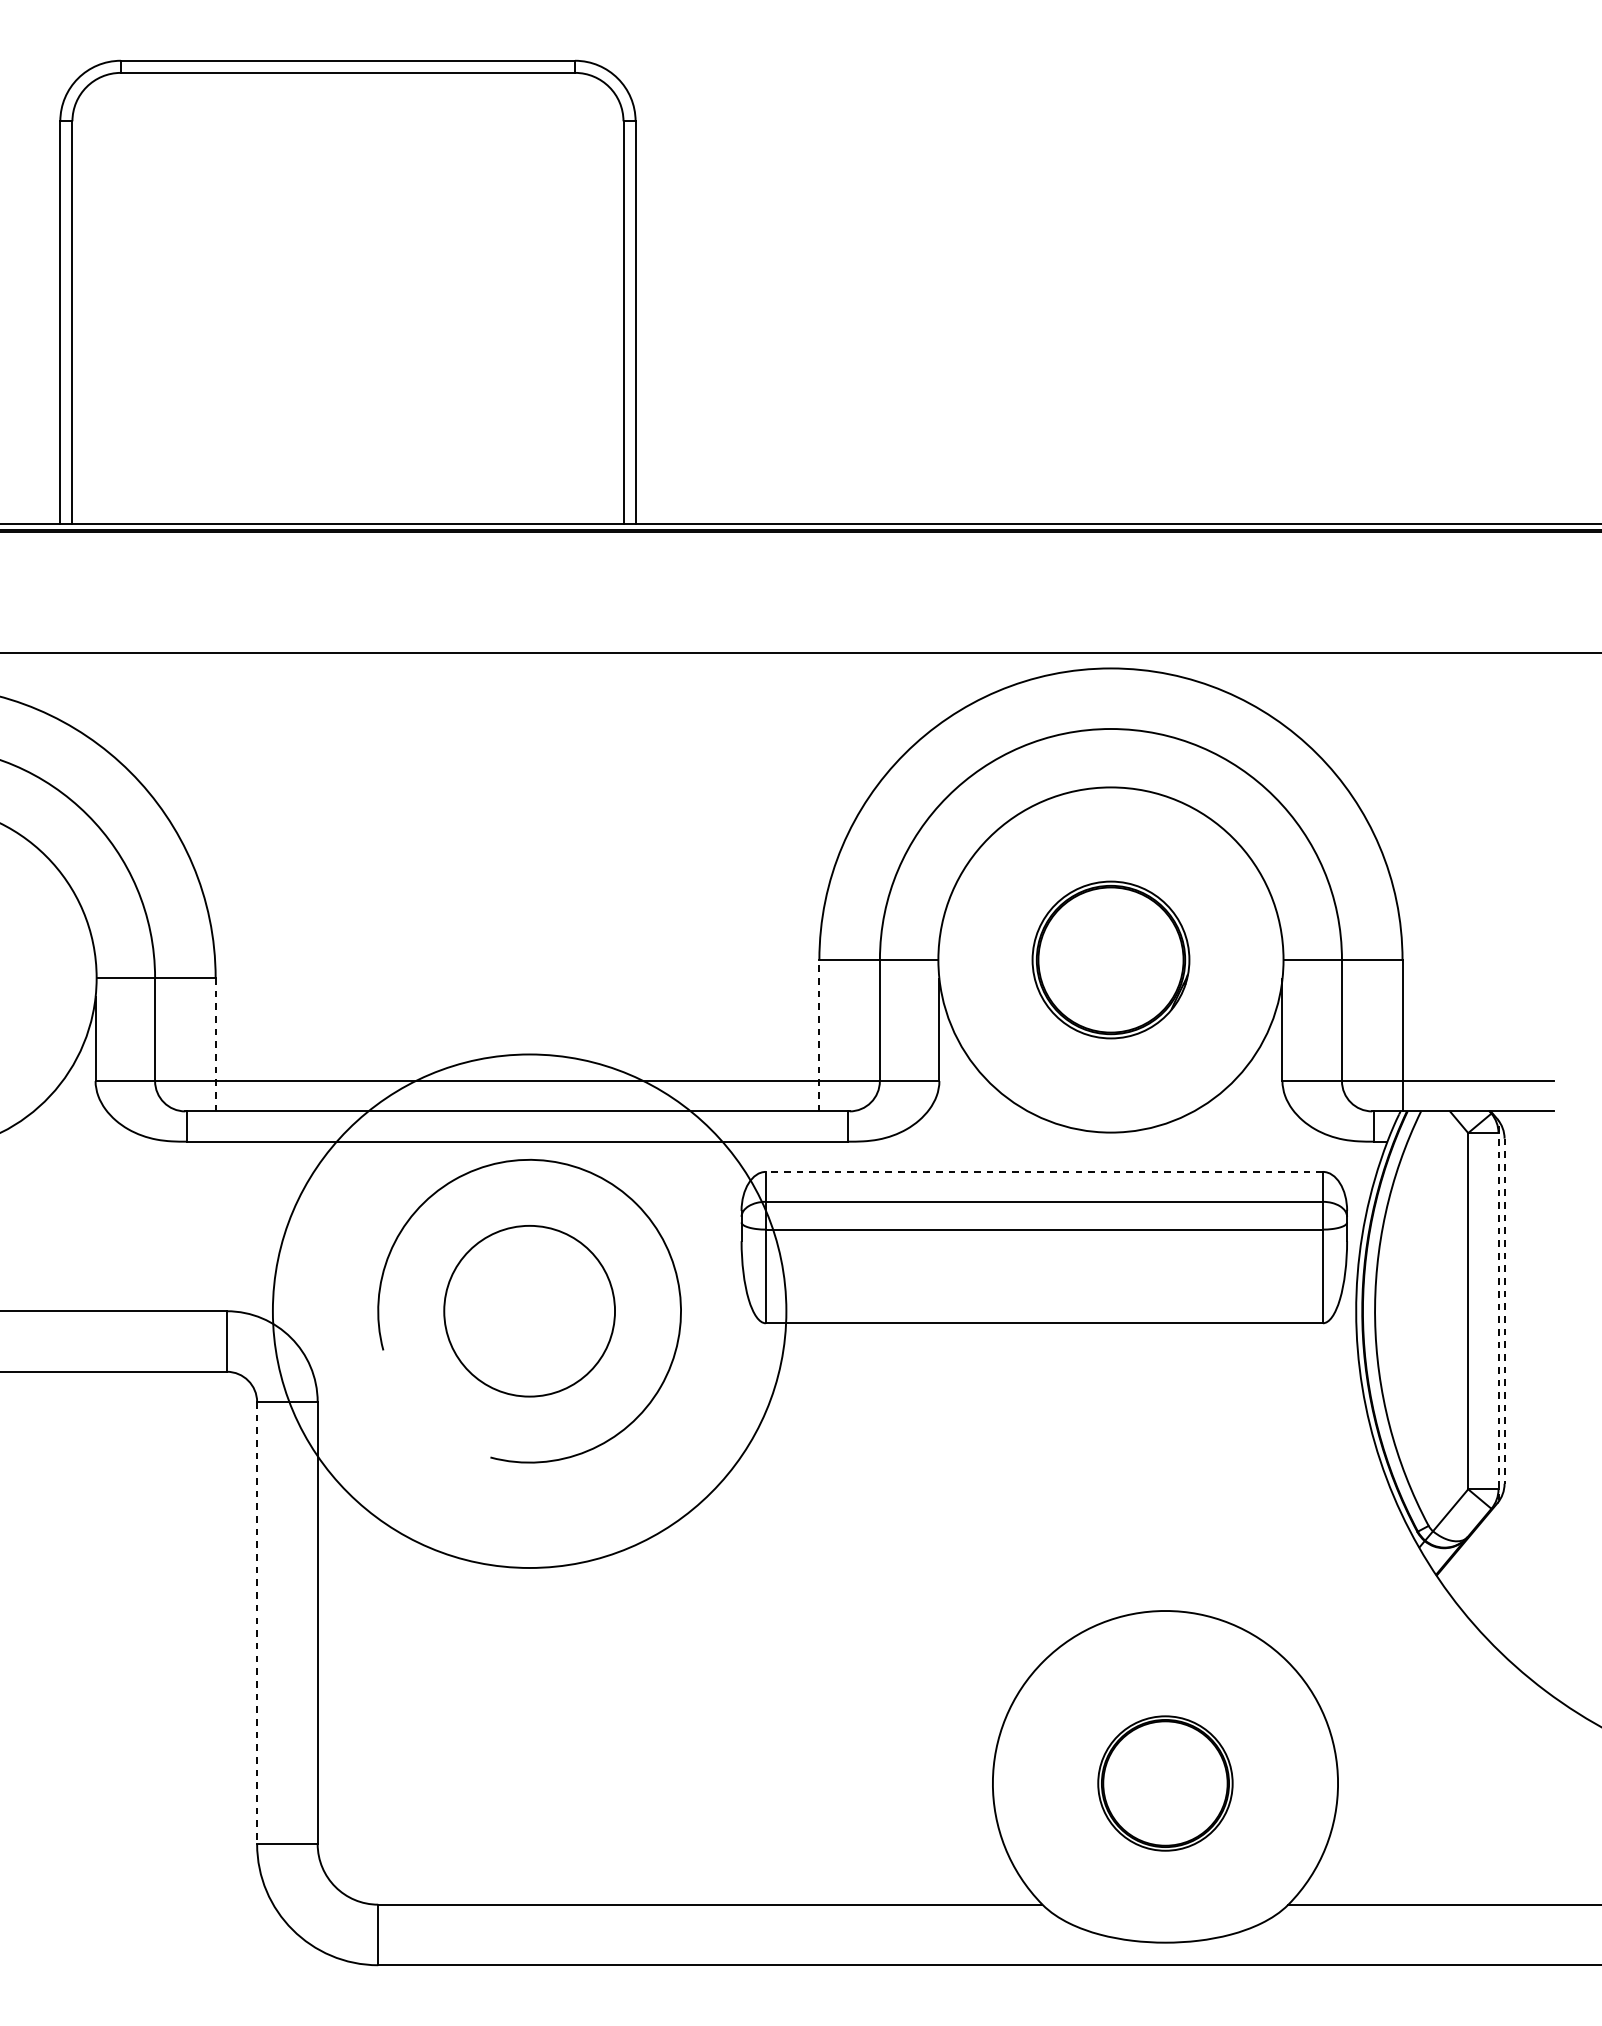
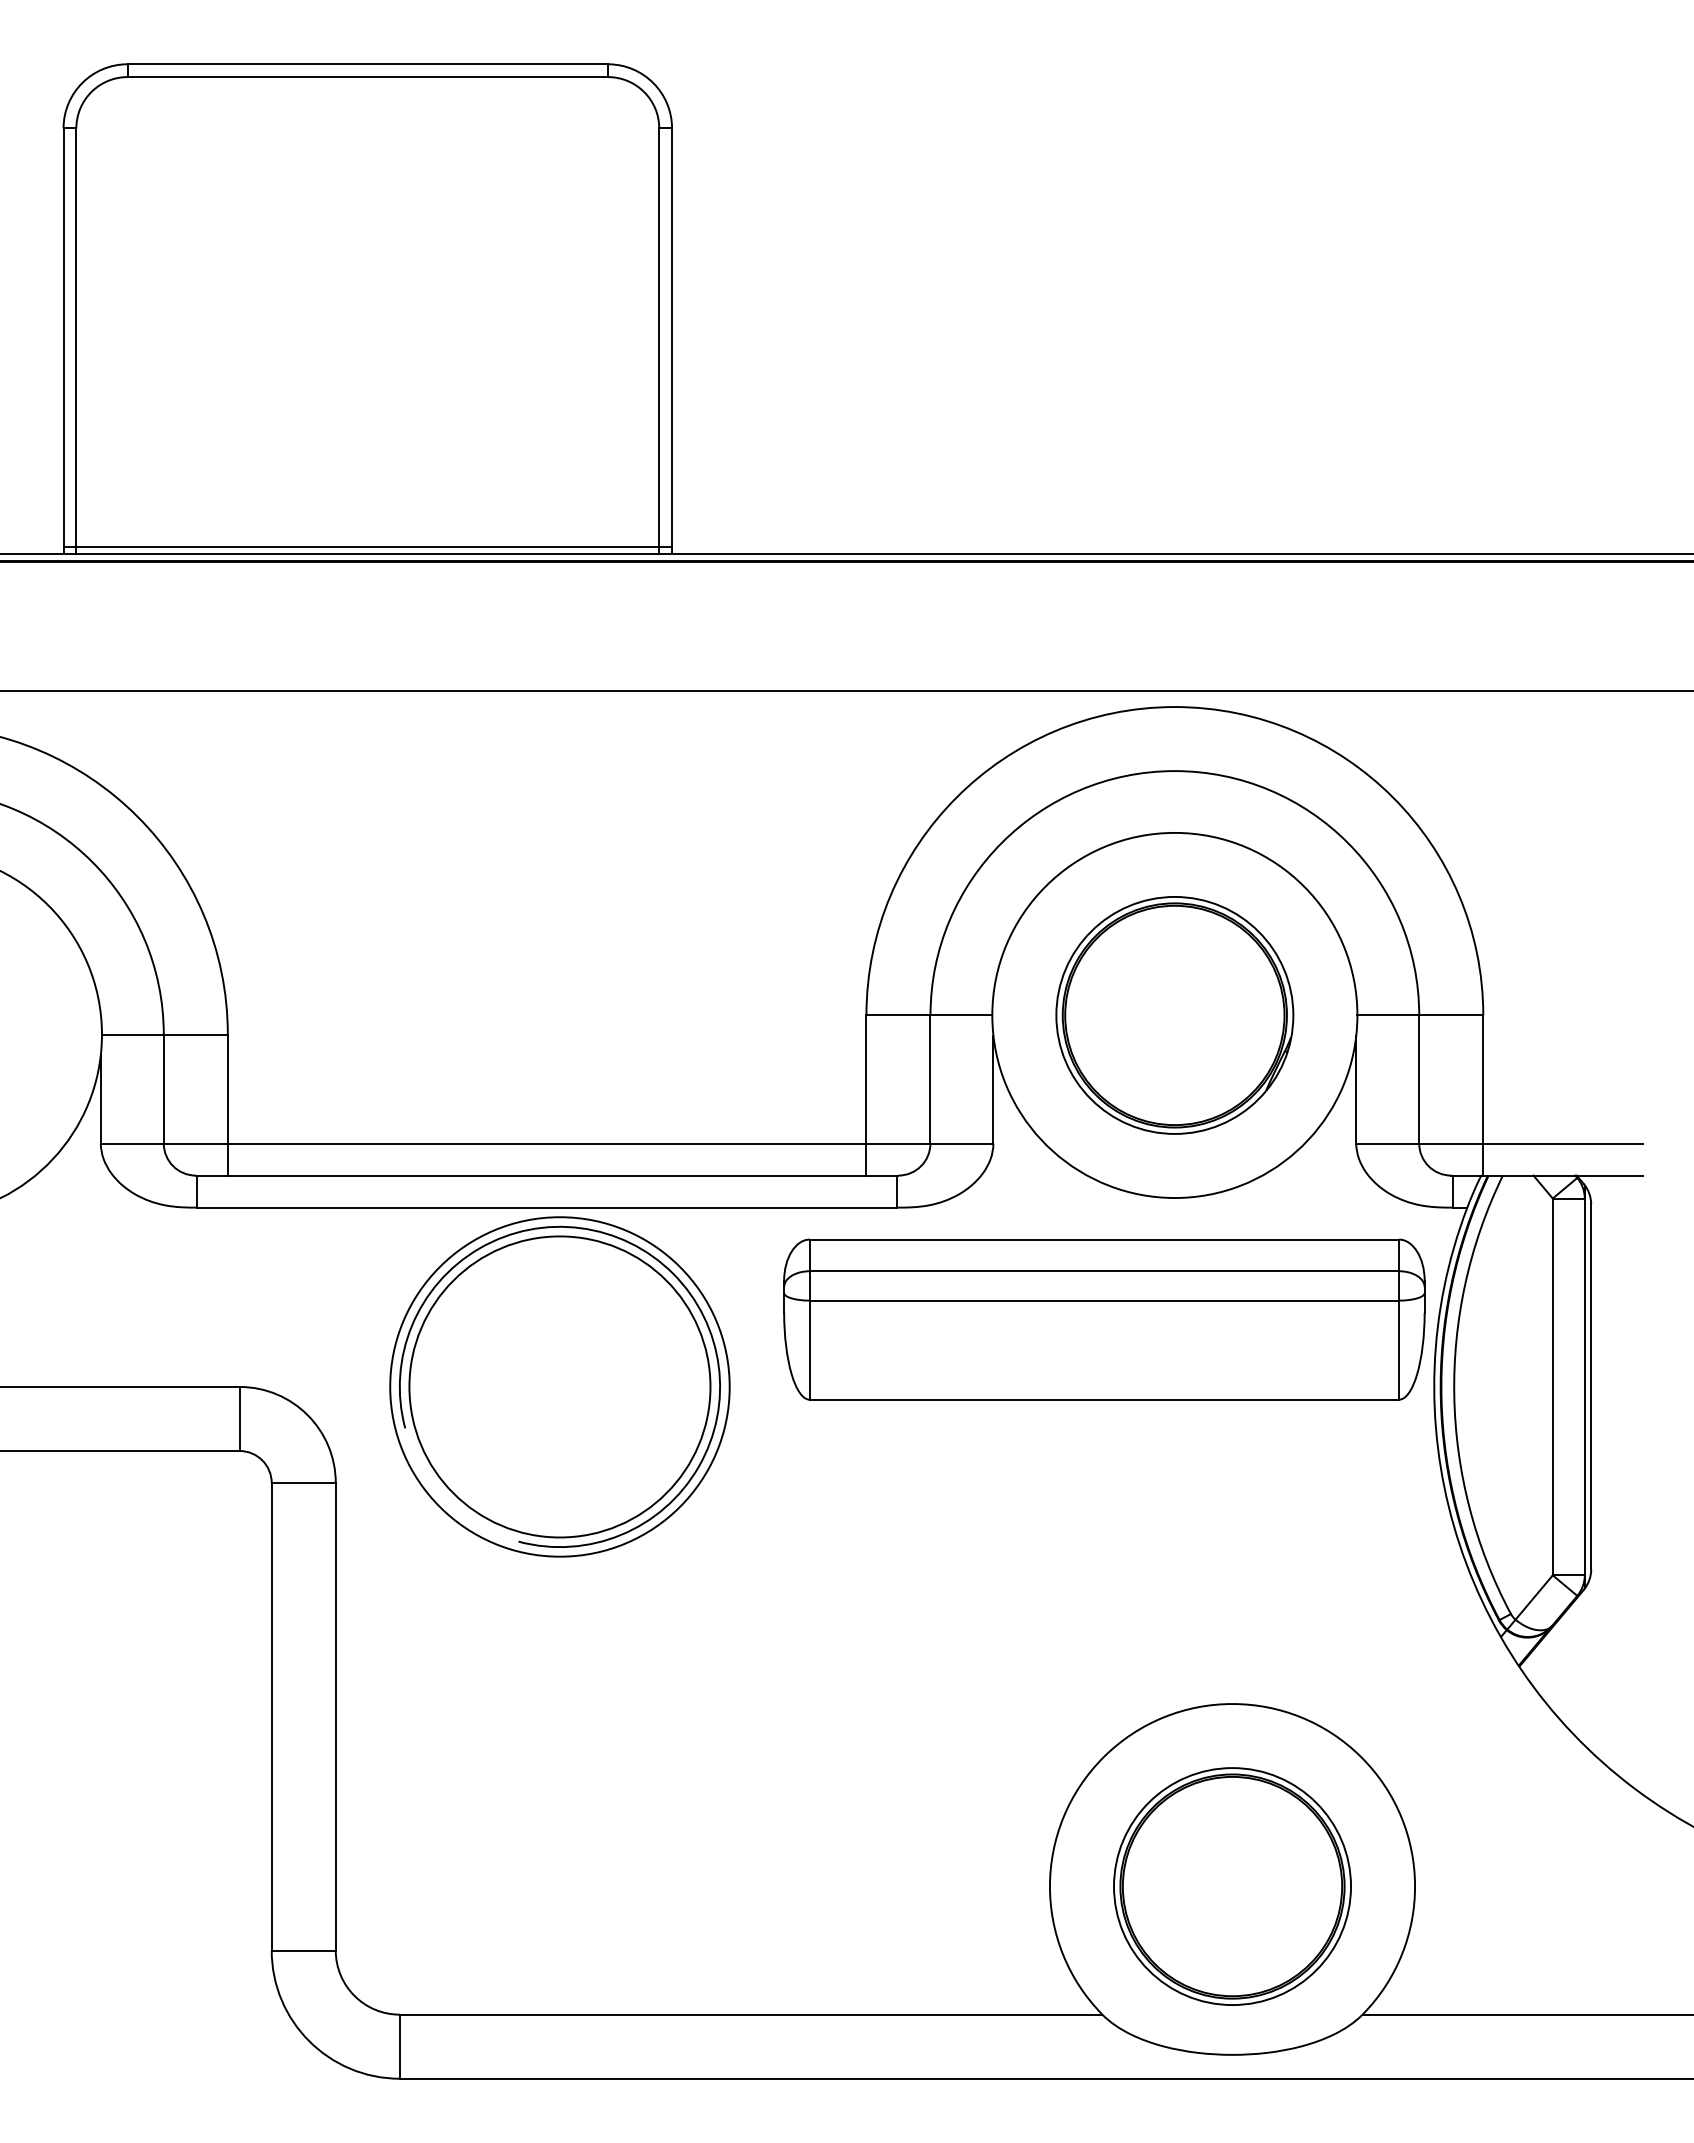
line: (347, 516) -> (367, 546), added
part: (1110, 960) -> (1174, 1015), size x1.43
line: (819, 1035) -> (866, 1095), dashed -> solid
line: (215, 1044) -> (227, 1104), dashed -> solid
line: (1044, 1171) -> (1104, 1239), dashed -> solid
circle: (529, 1310) -> (559, 1386), size x0.62
circle: (529, 1310) -> (559, 1386), size x1.67
line: (1498, 1310) -> (1584, 1386), dashed -> solid
line: (1504, 1310) -> (1591, 1386), dashed -> solid
line: (256, 1622) -> (271, 1716), dashed -> solid
part: (1165, 1783) -> (1232, 1886), size x1.67

